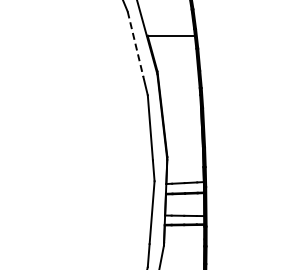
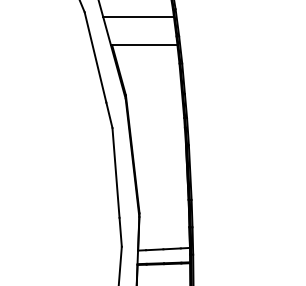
line: (166, 15) -> (138, 17), added
line: (135, 44) -> (95, 57), dashed -> solid

